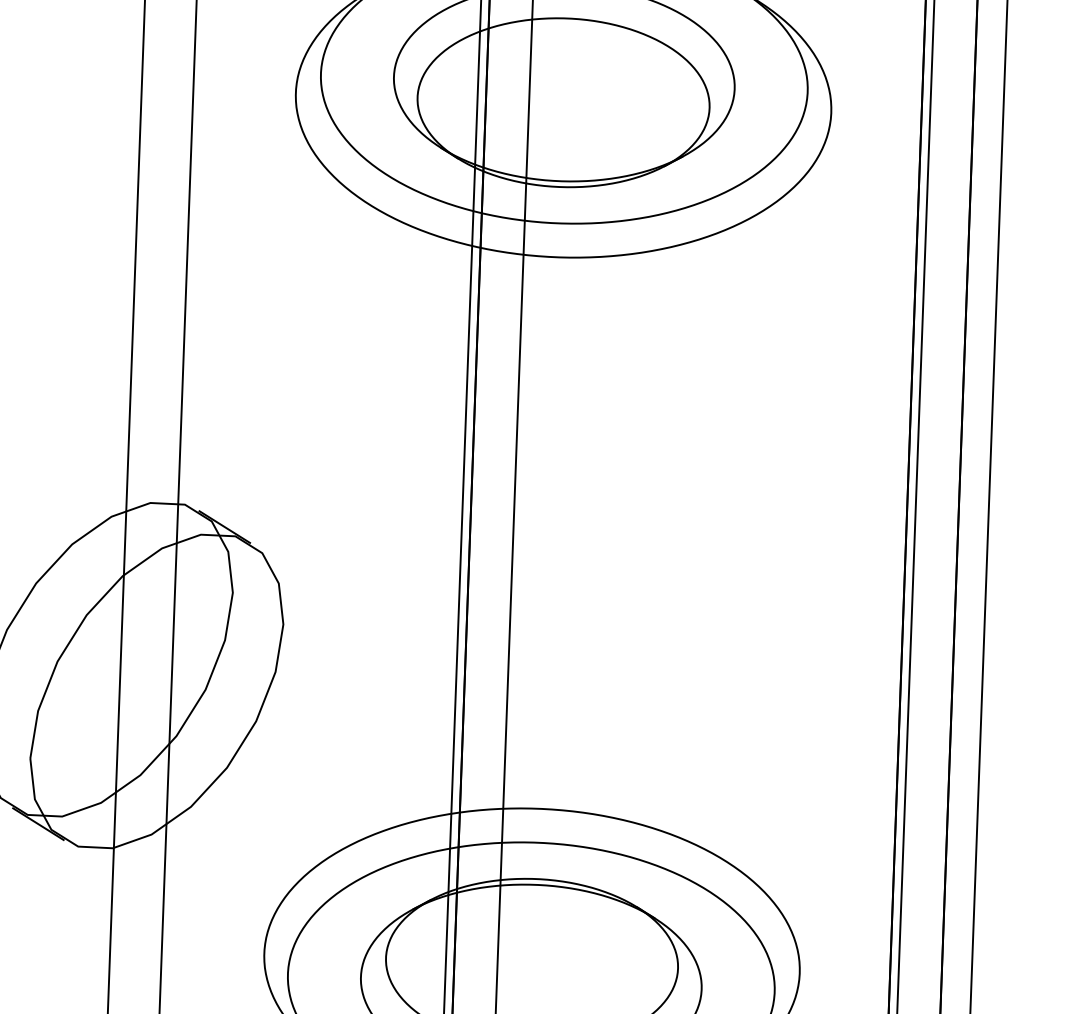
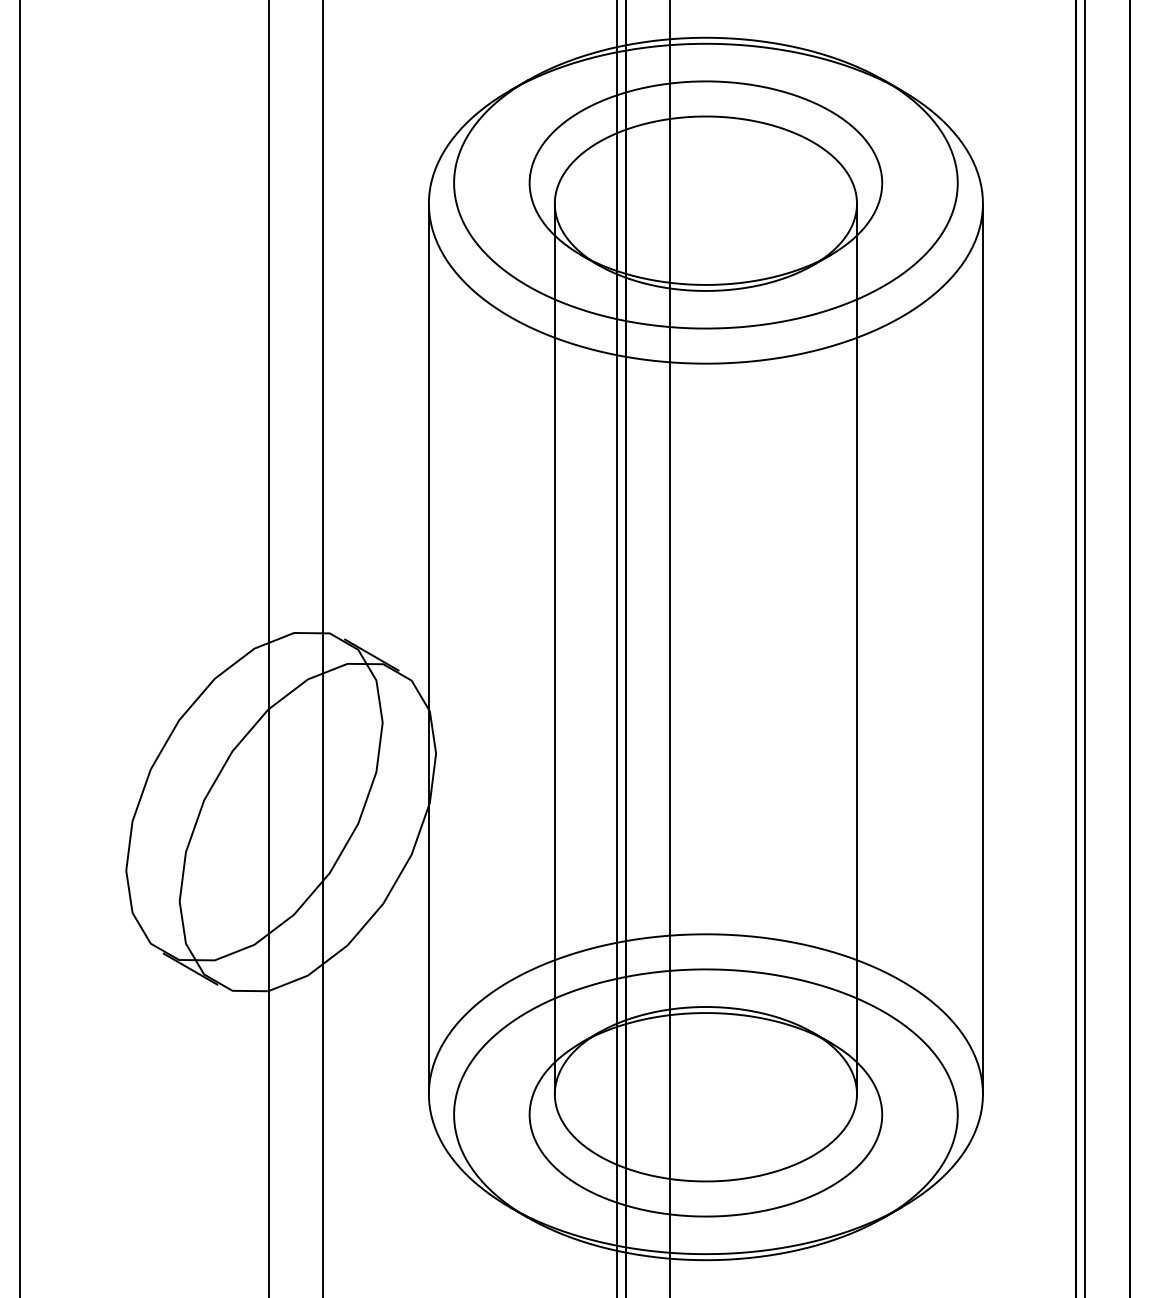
line: (279, 522) -> (428, 648), added
line: (401, 527) -> (554, 648), added
line: (694, 537) -> (857, 648), added
line: (815, 542) -> (982, 648), added

